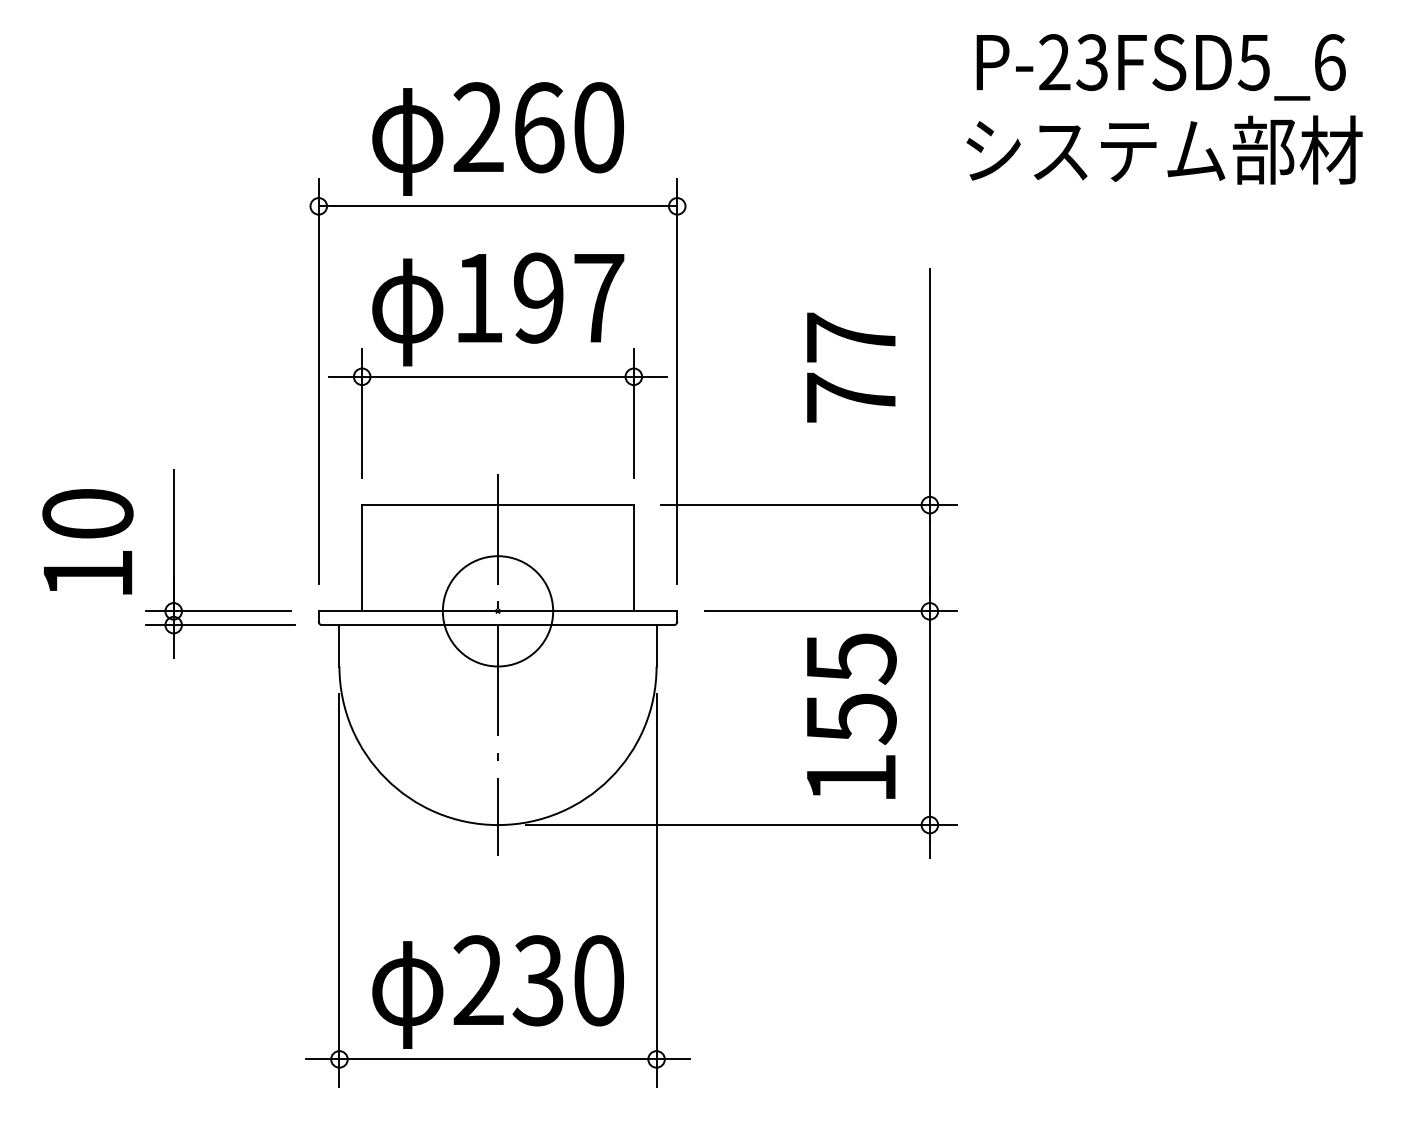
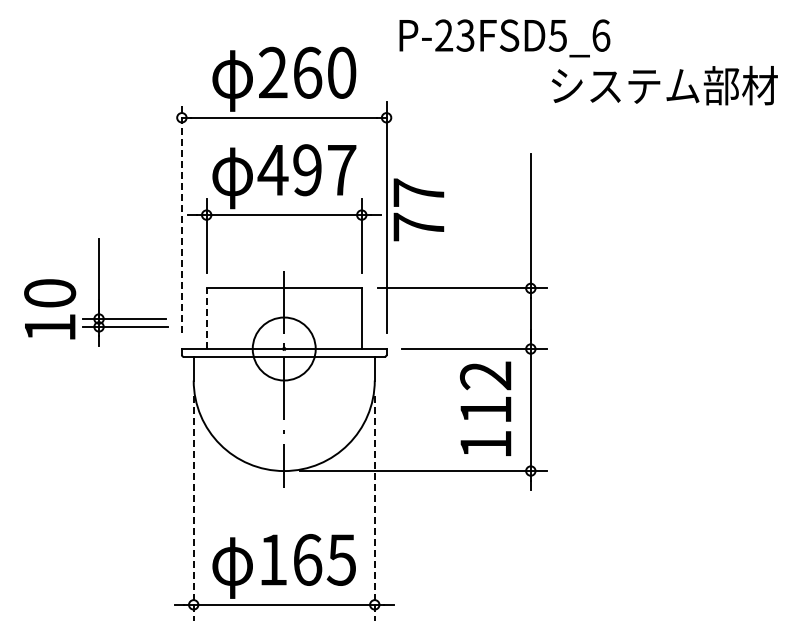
text: (1160, 67) -> (504, 38), moved
text: (477, 298) -> (272, 170), 197 -> 497
text: (850, 366) -> (418, 209), moved
line: (318, 380) -> (181, 217), solid -> dashed
line: (361, 557) -> (206, 318), solid -> dashed
part: (174, 564) -> (99, 292), moved
text: (850, 689) -> (485, 393), 155 -> 112
line: (339, 890) -> (193, 508), solid -> dashed
line: (656, 890) -> (374, 508), solid -> dashed
text: (538, 979) -> (307, 559), 230 -> 165

